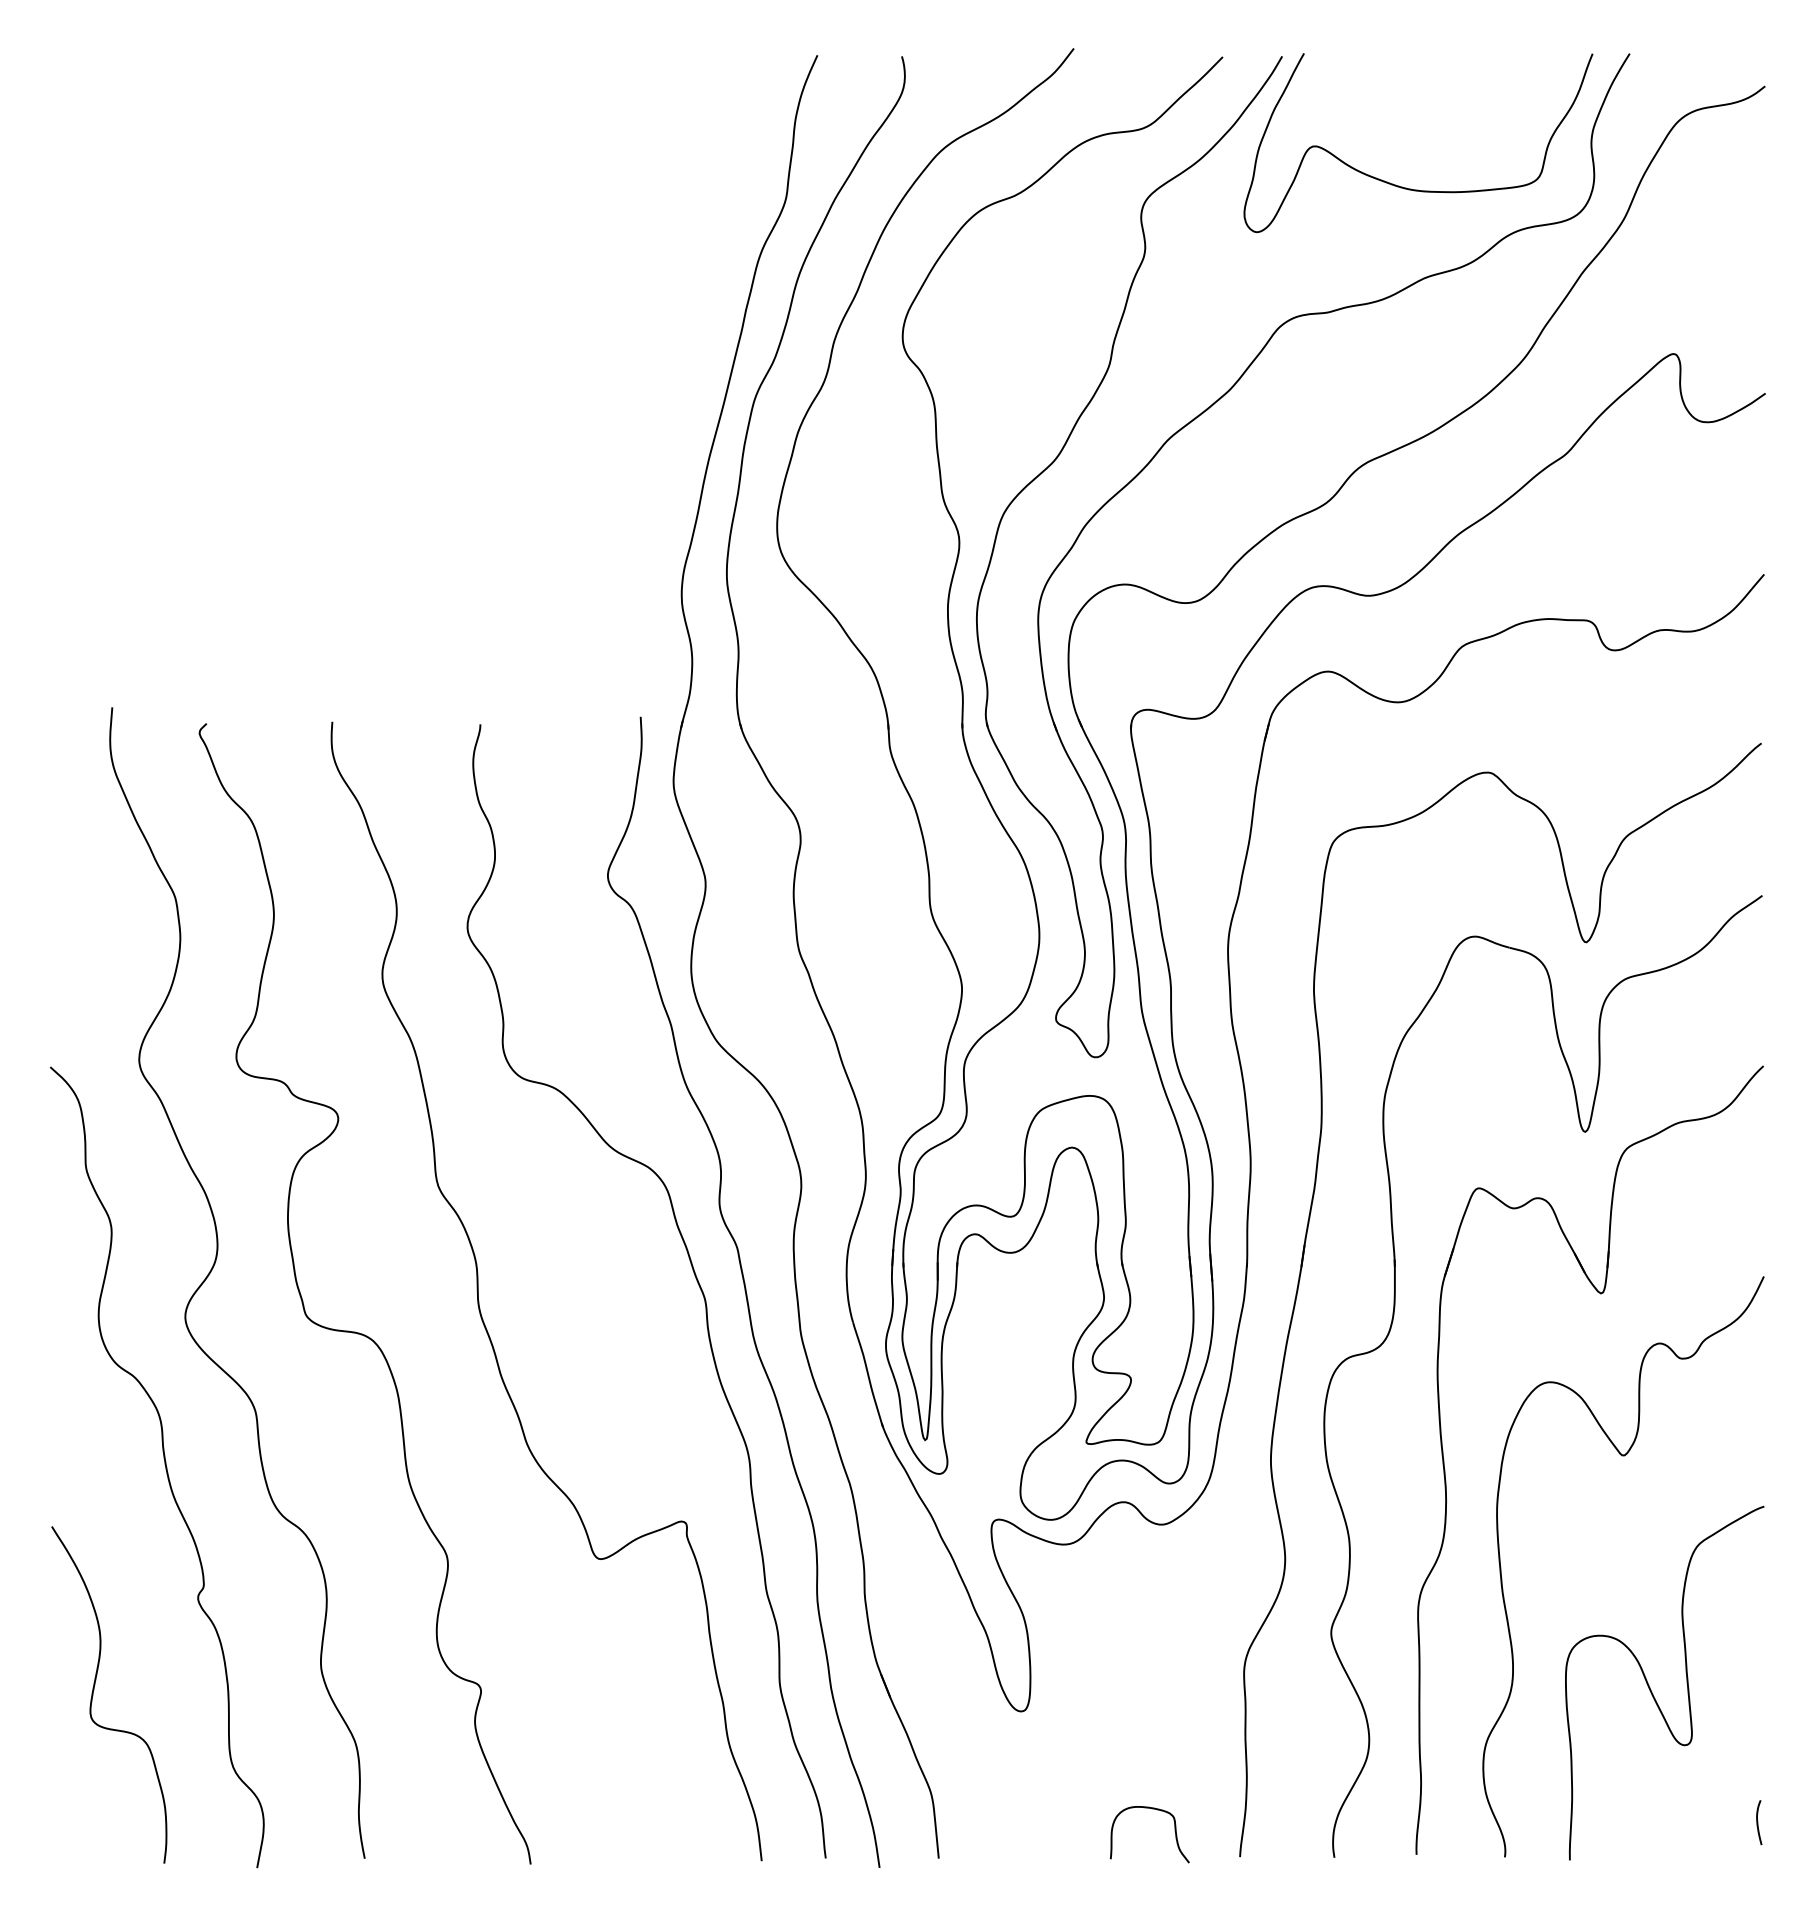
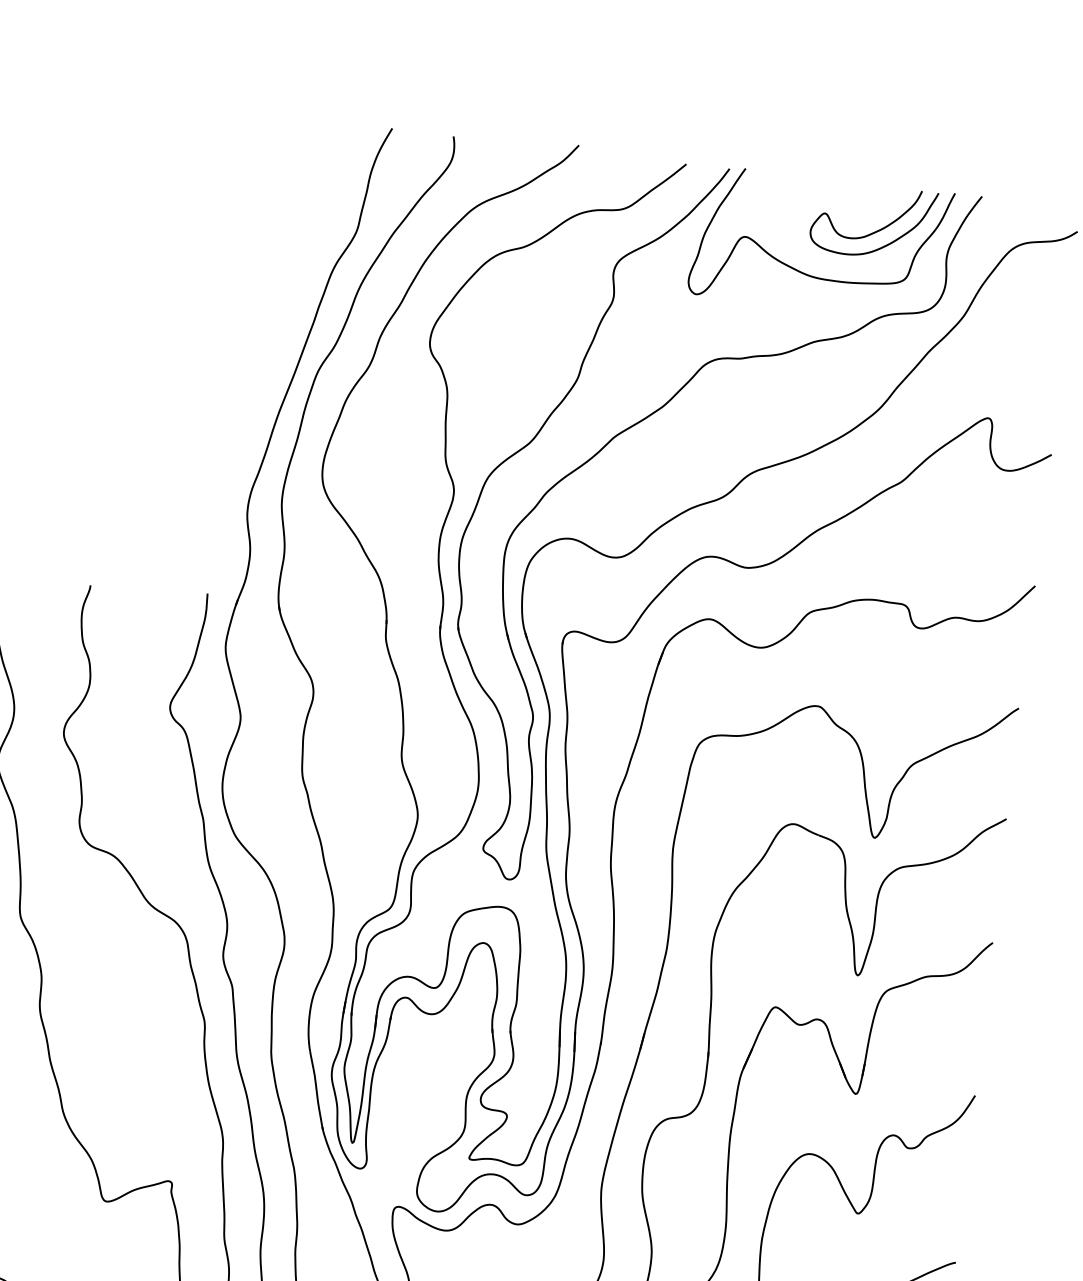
curve: (1494, 115) -> (878, 229), added

